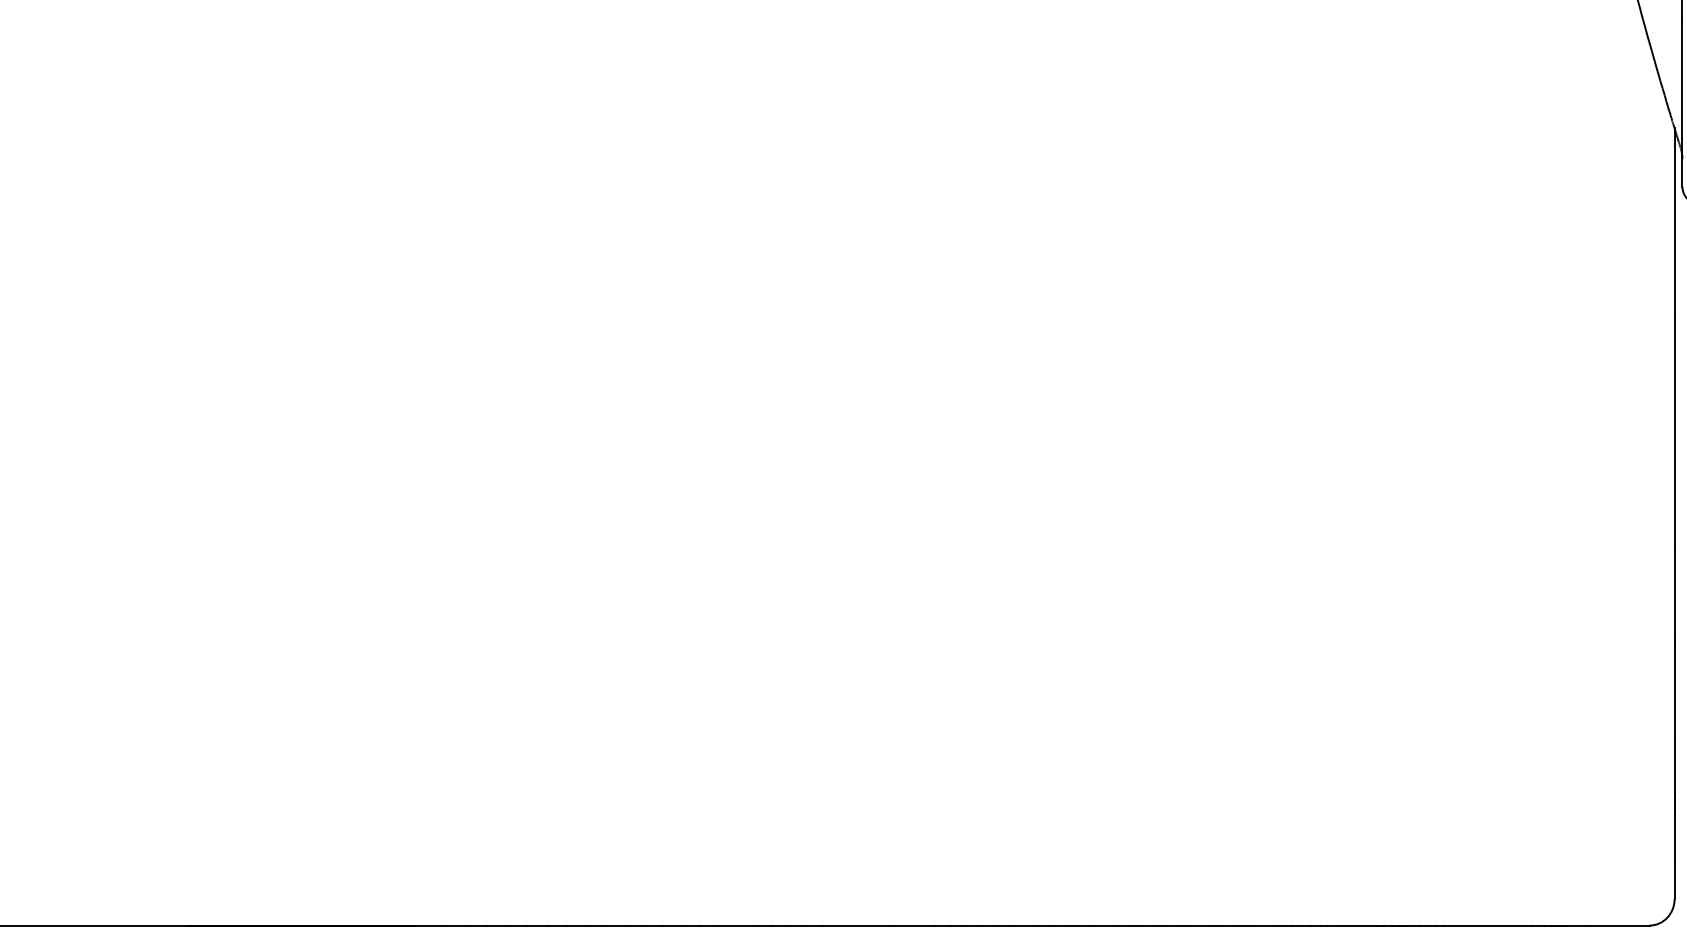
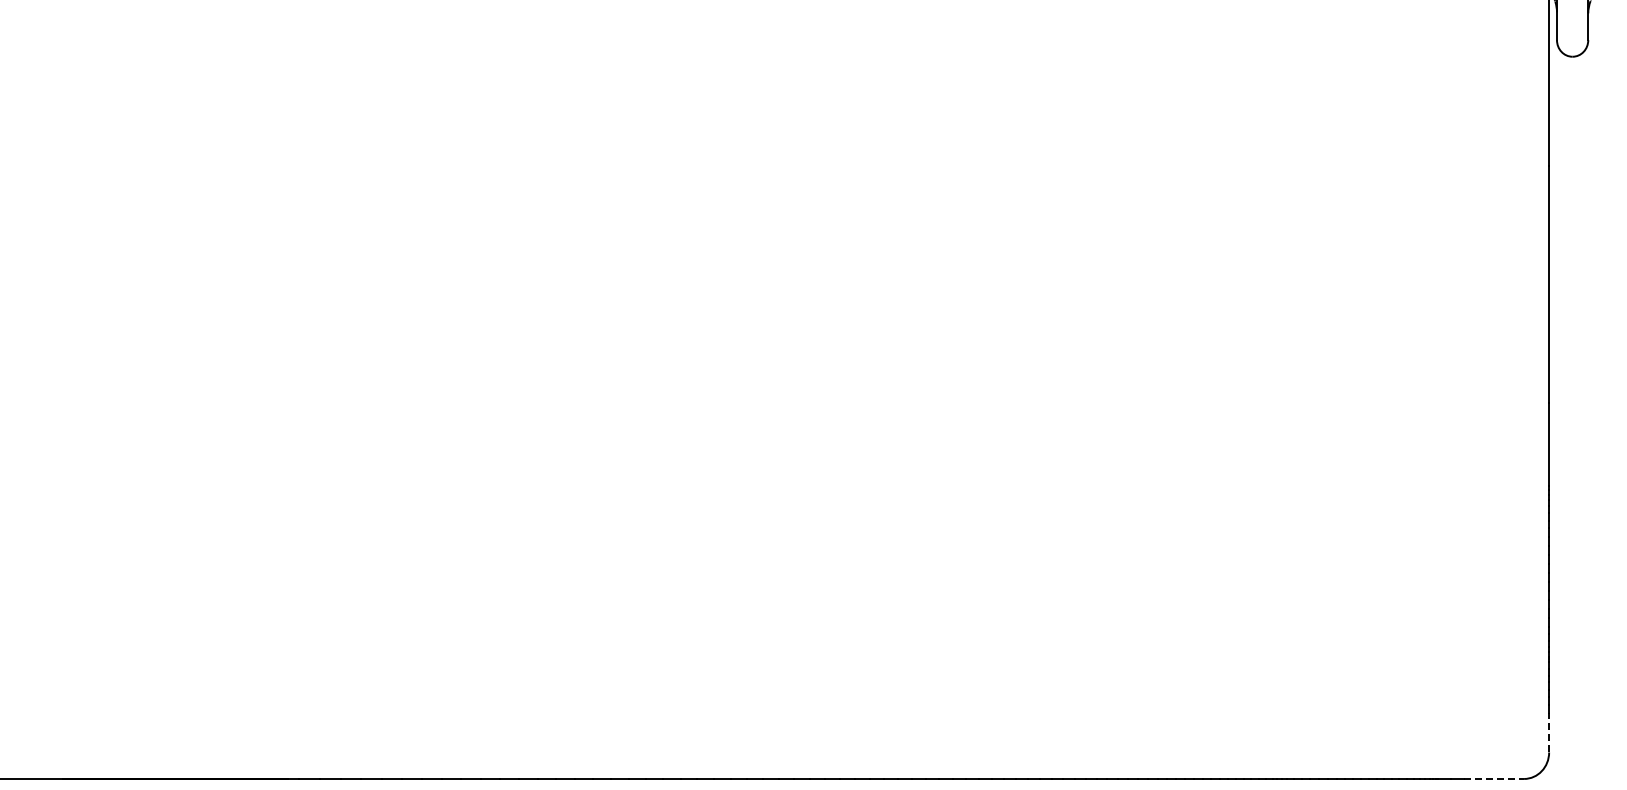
line: (1674, 879) -> (1549, 732), solid -> dashed
line: (1620, 925) -> (1495, 778), solid -> dashed

